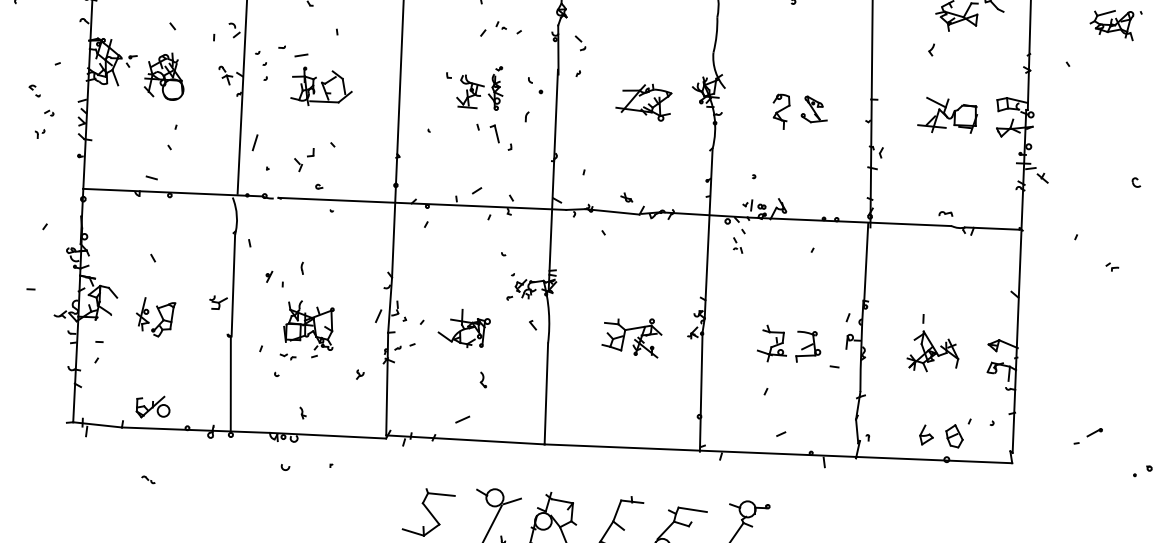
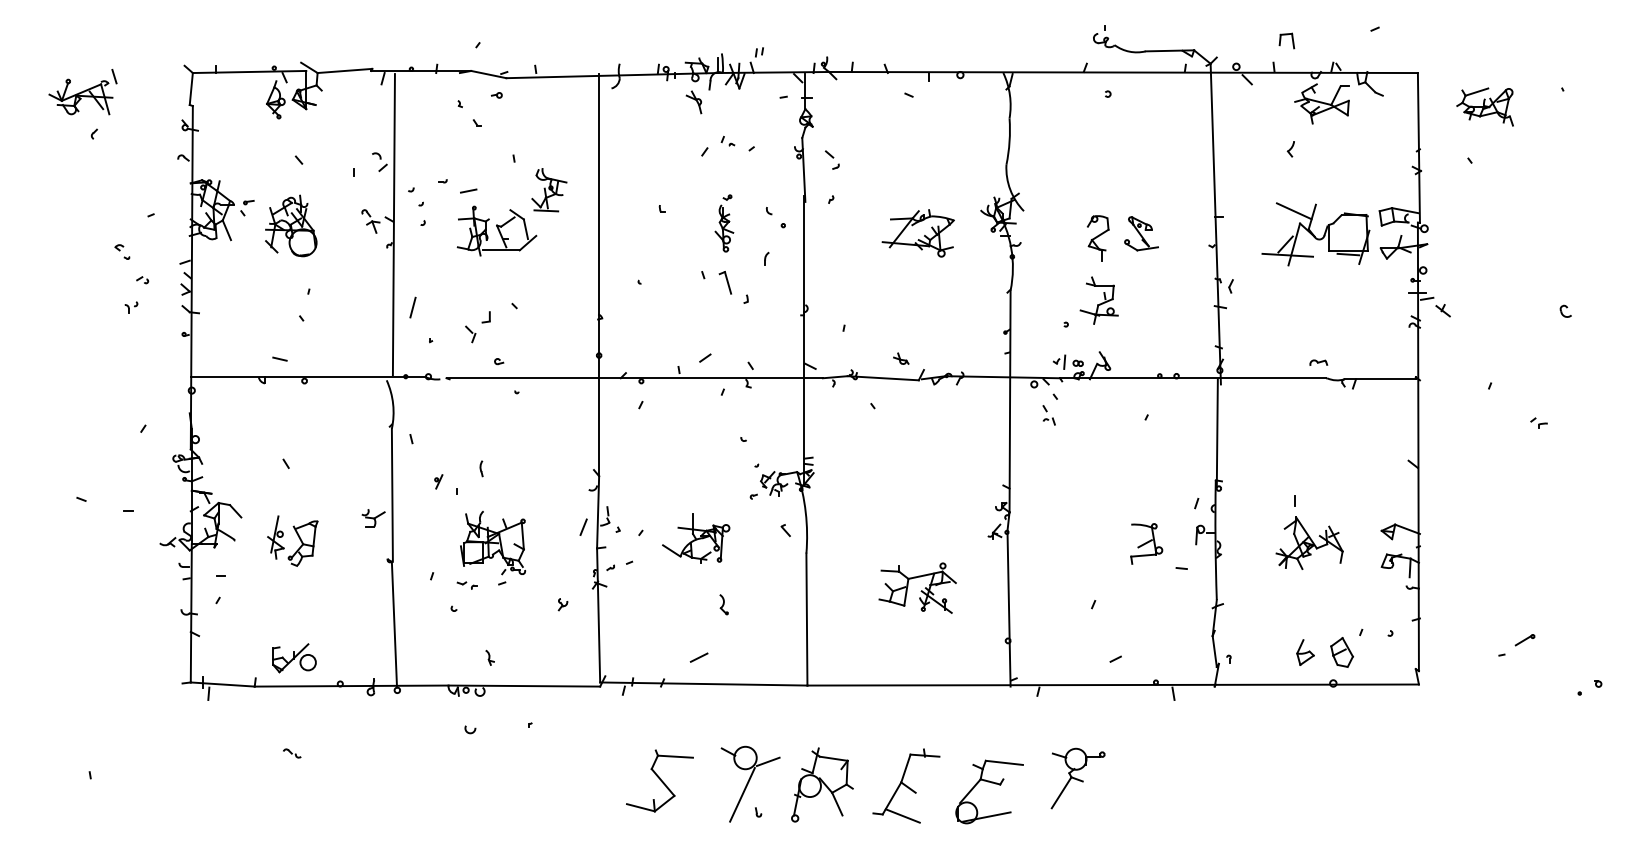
part: (1111, 24) -> (1484, 106), moved
part: (470, 91) -> (549, 190), moved
part: (947, 115) -> (1315, 234), size x1.4
part: (631, 336) -> (917, 587), moved
part: (771, 343) -> (1098, 300), moved

